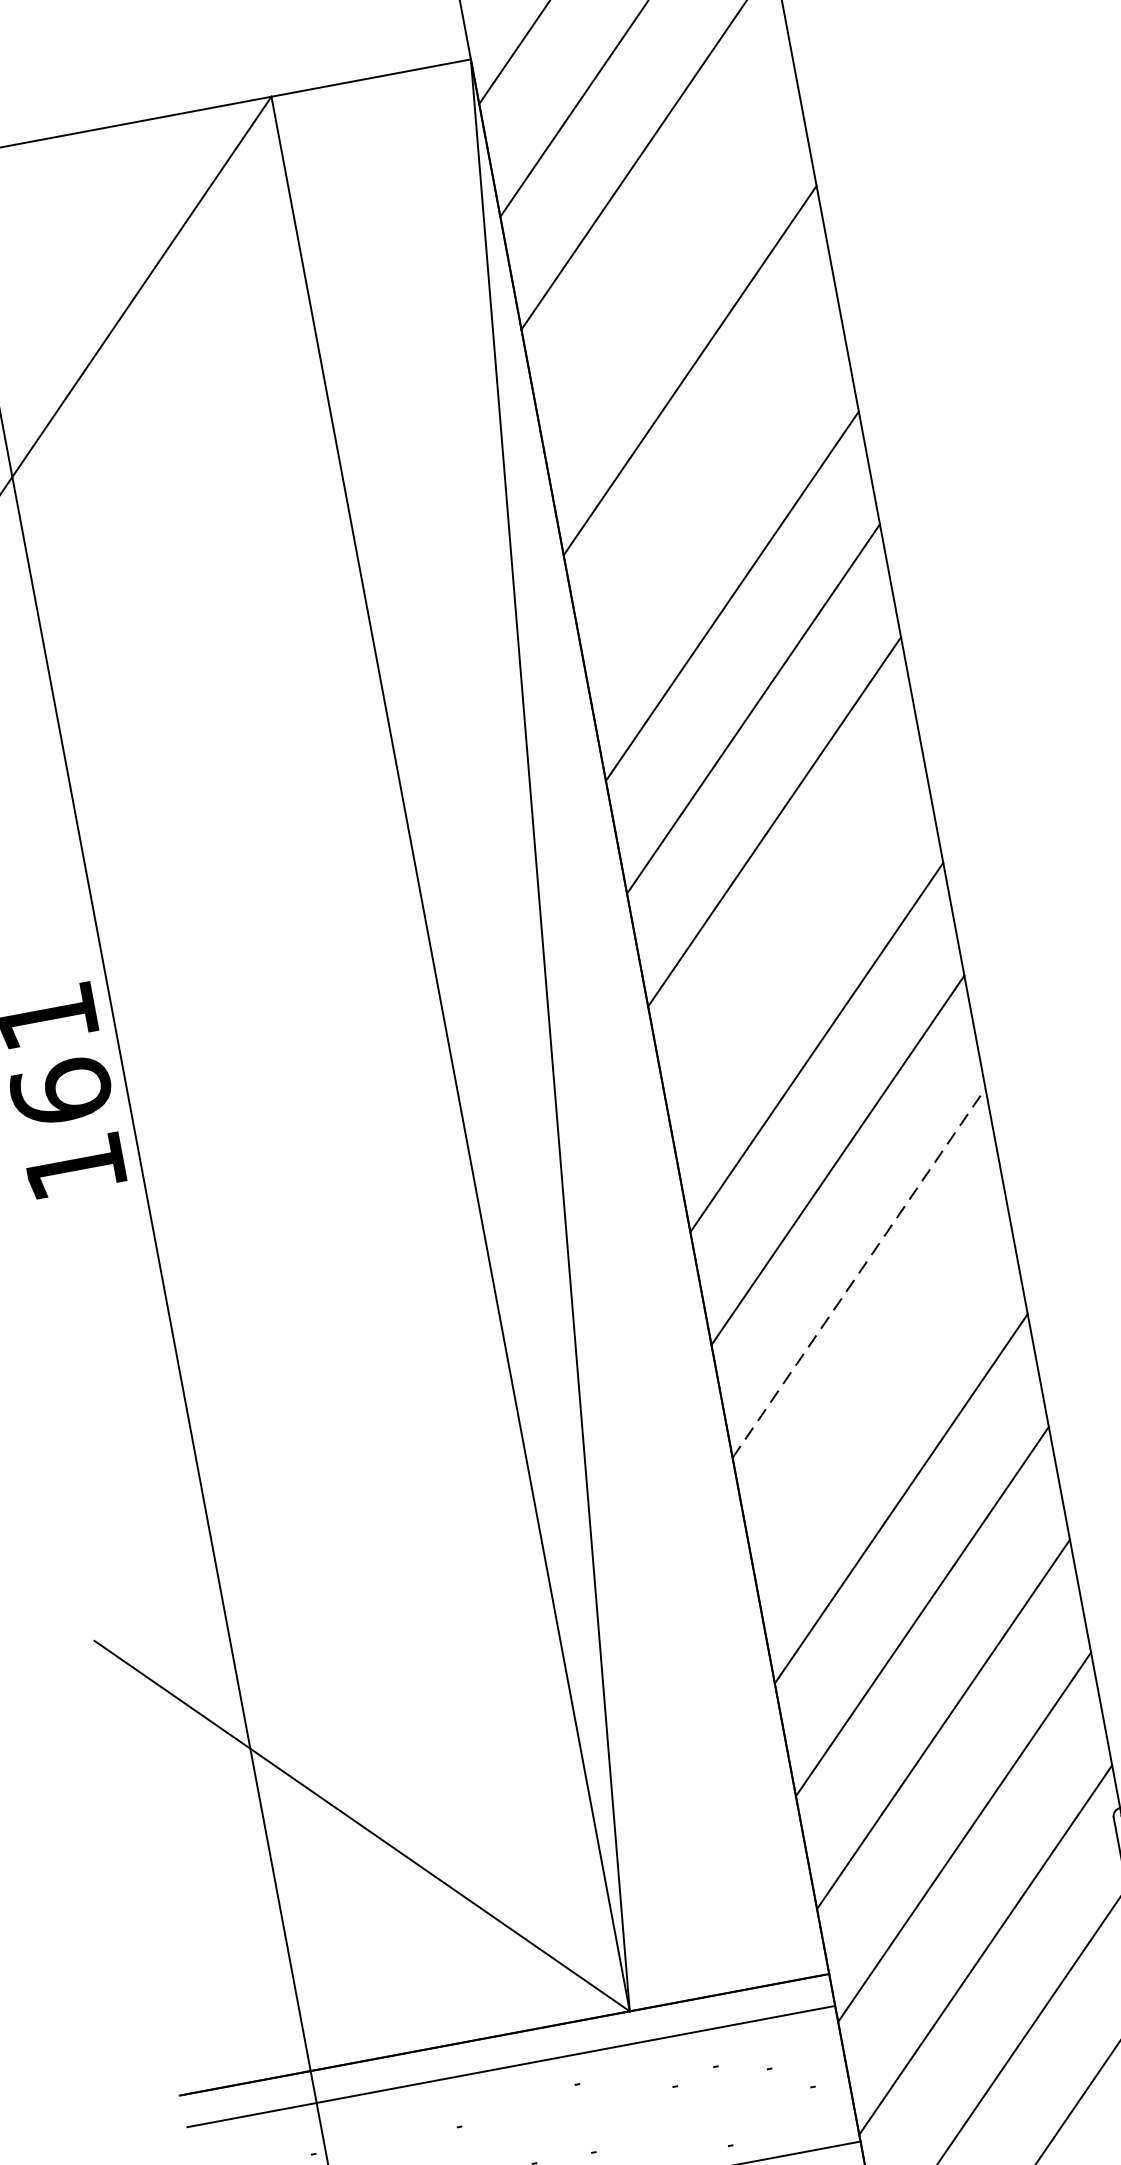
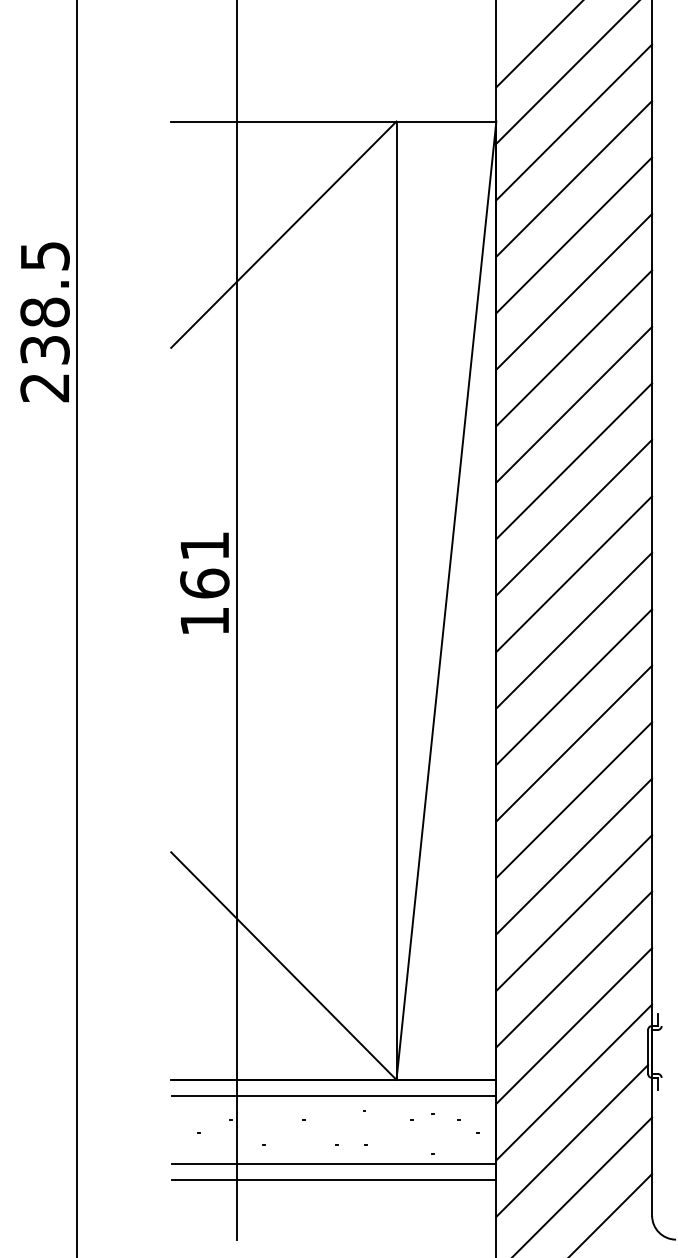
line: (669, 257) -> (574, 235), added
line: (711, 483) -> (574, 348), added
line: (796, 935) -> (574, 574), added
line: (859, 1272) -> (574, 743), dashed -> solid
line: (880, 1386) -> (574, 800), added

